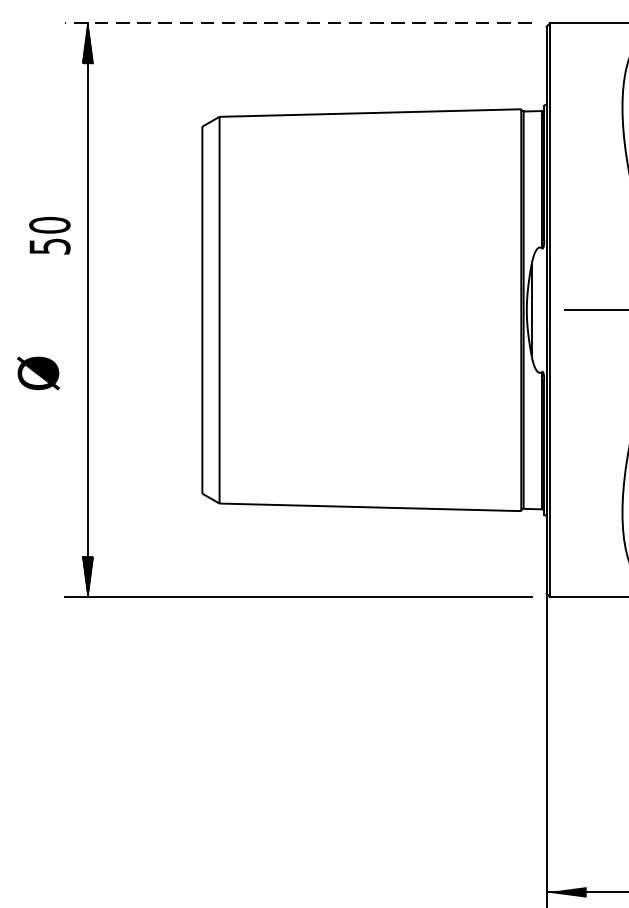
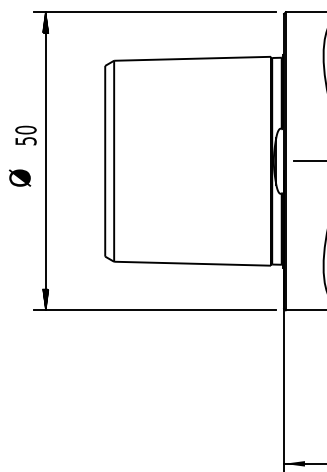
line: (297, 23) -> (154, 12), dashed -> solid
text: (48, 235) -> (25, 135), moved
text: (39, 372) -> (20, 177), moved

